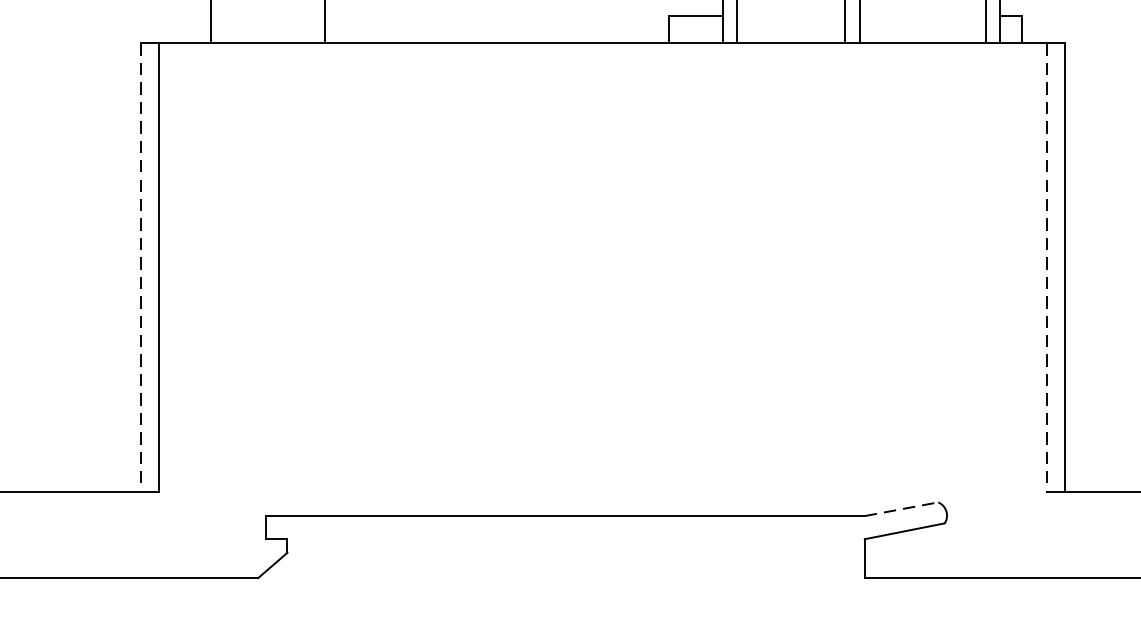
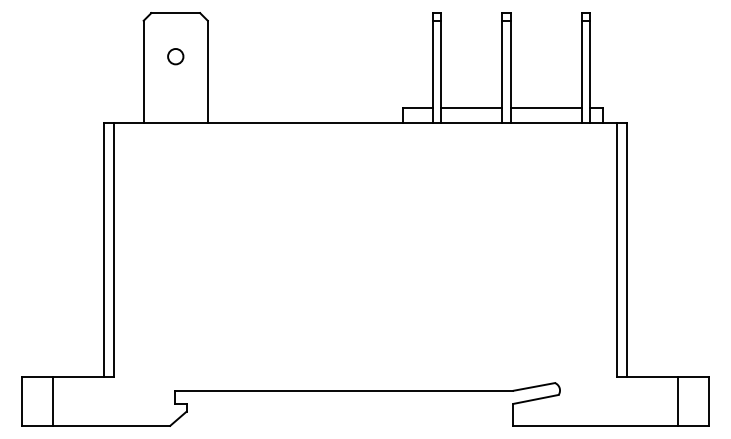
line: (790, 15) -> (471, 107), added
line: (921, 15) -> (545, 107), added
line: (140, 268) -> (103, 250), dashed -> solid
line: (1046, 268) -> (616, 250), dashed -> solid
line: (901, 508) -> (534, 386), dashed -> solid
line: (50, 534) -> (52, 401), added

